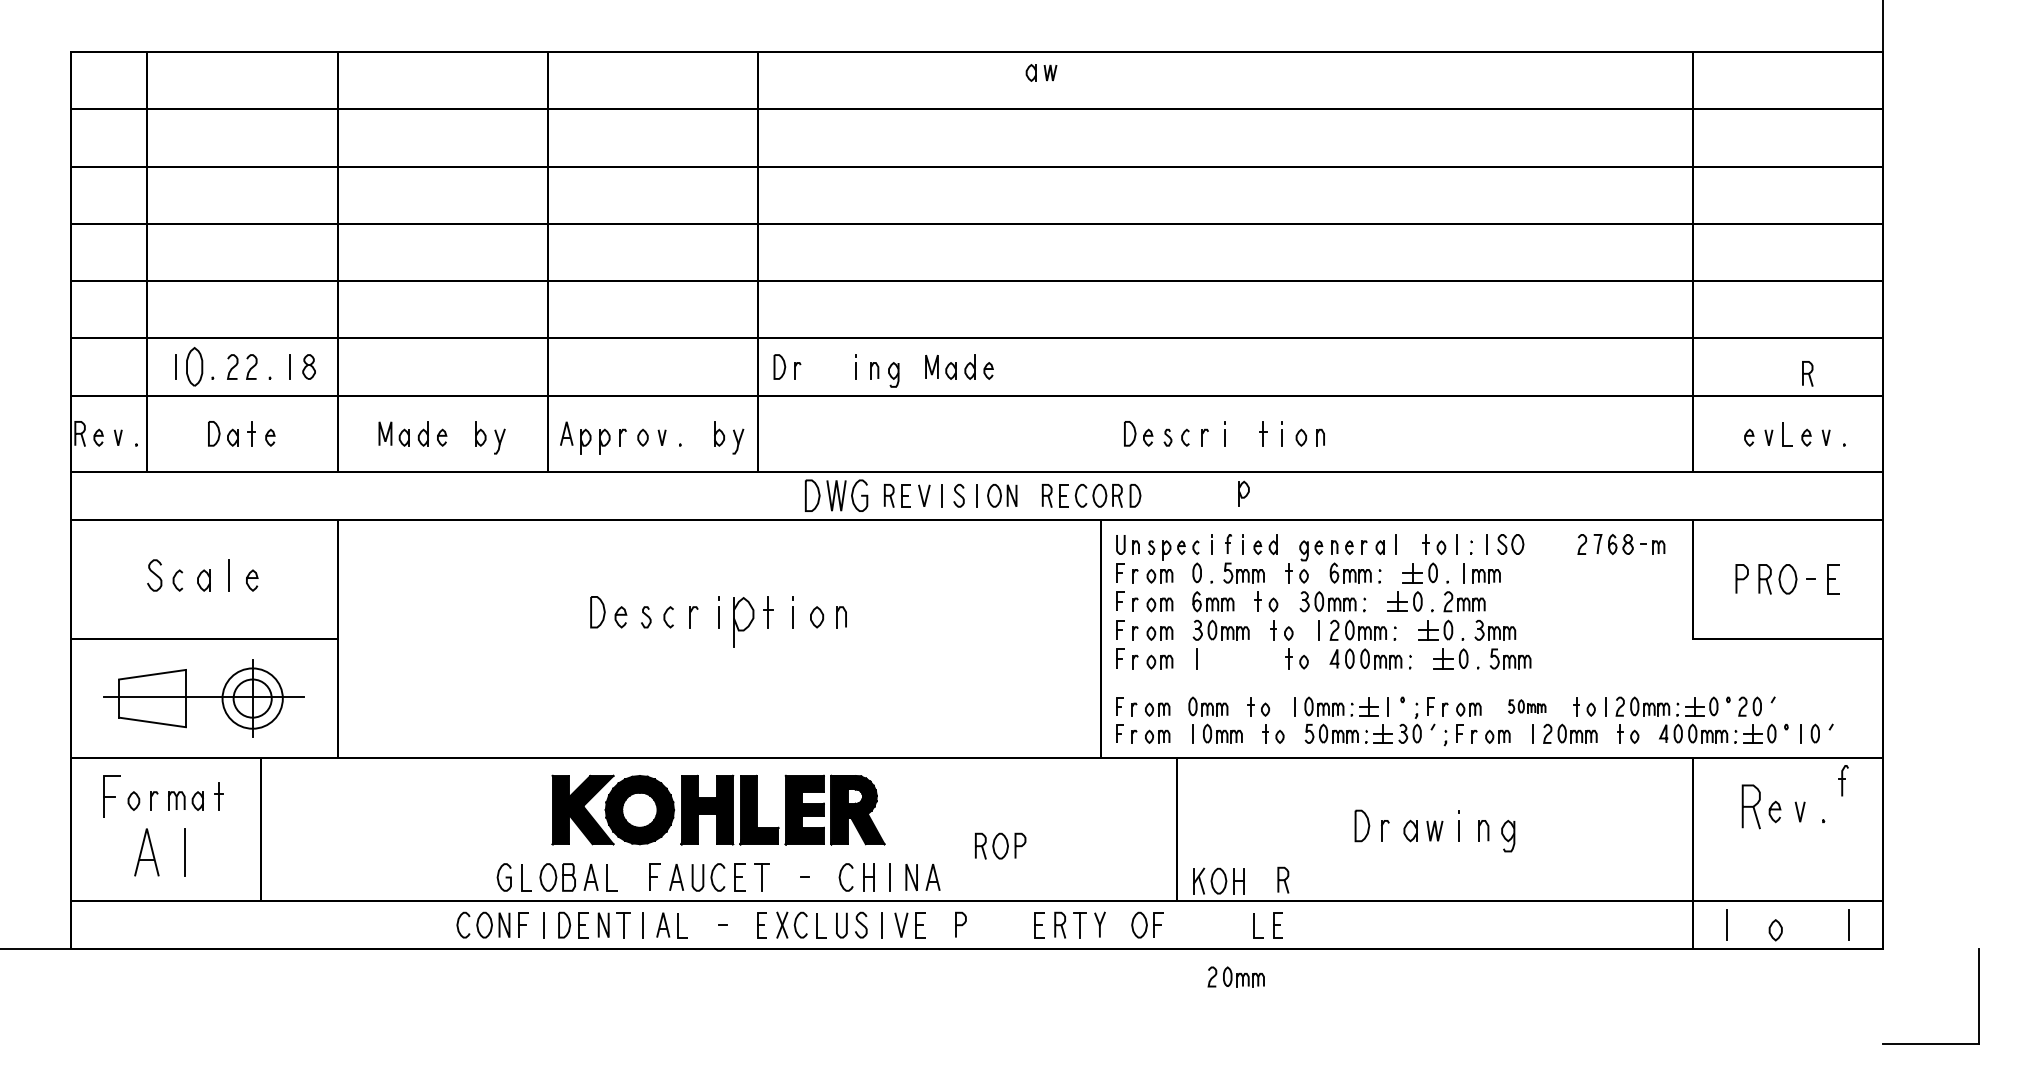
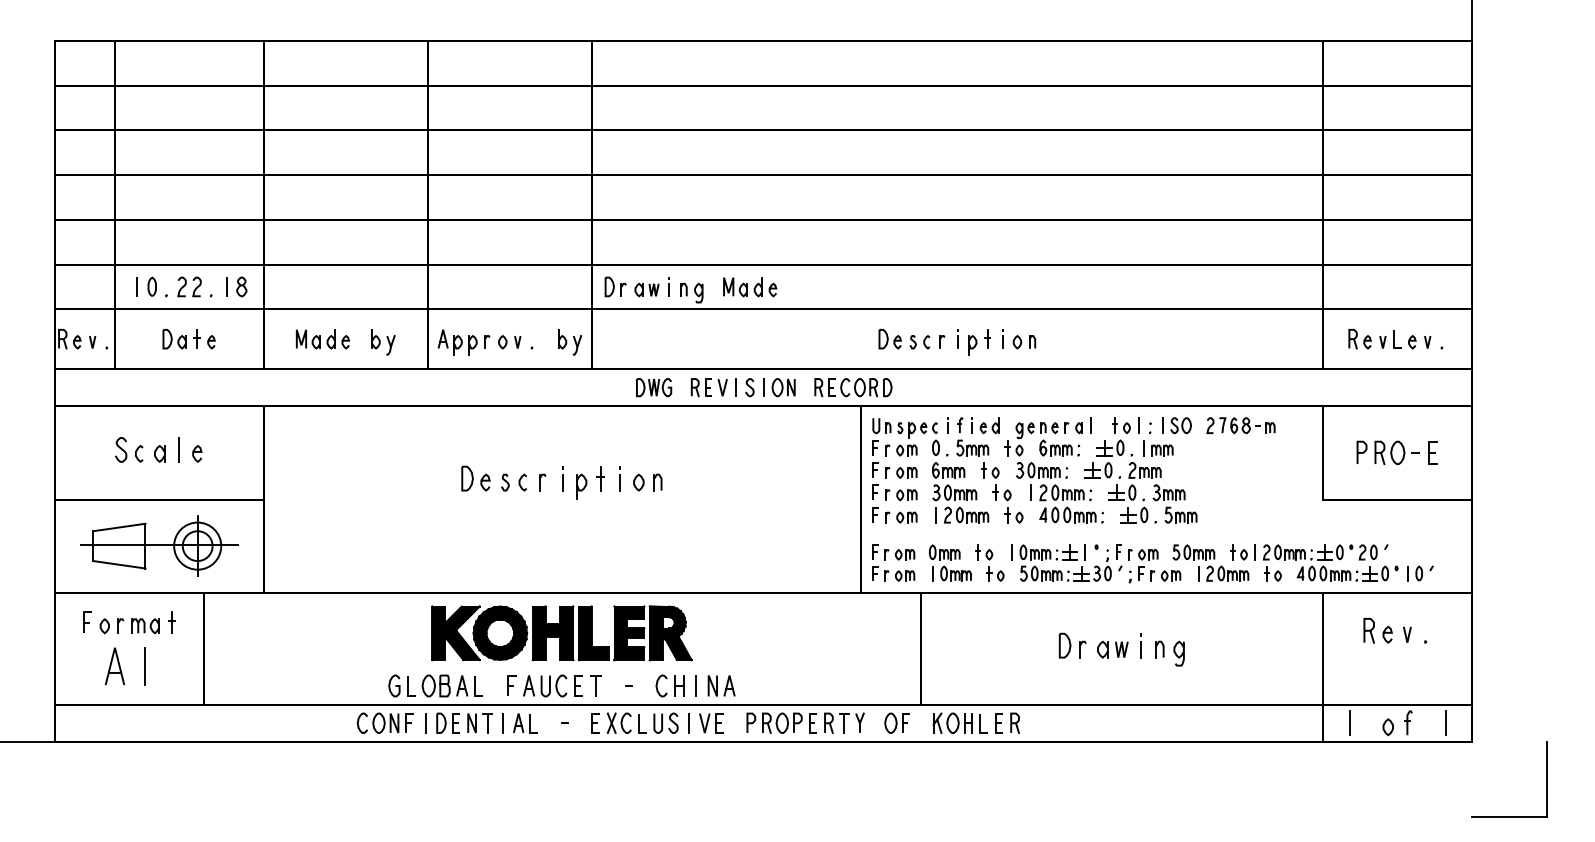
part: (1041, 72) -> (647, 289), moved
part: (194, 366) -> (152, 286), size x0.62
part: (1807, 373) -> (1352, 338), moved
part: (1243, 493) -> (972, 345), moved
part: (836, 495) -> (654, 387), size x0.71
part: (1621, 544) -> (1241, 425), moved
part: (743, 622) -> (581, 486), size x0.62
part: (1527, 706) -> (1194, 552), size x1.43
part: (1843, 780) -> (1408, 722), moved
part: (111, 795) -> (87, 621), size x0.62
part: (1751, 806) -> (1369, 630), size x0.71
part: (1000, 845) -> (782, 722), moved
part: (1283, 879) -> (1015, 722), moved
part: (1218, 880) -> (952, 722), moved
part: (1235, 976) -> (965, 514), moved

